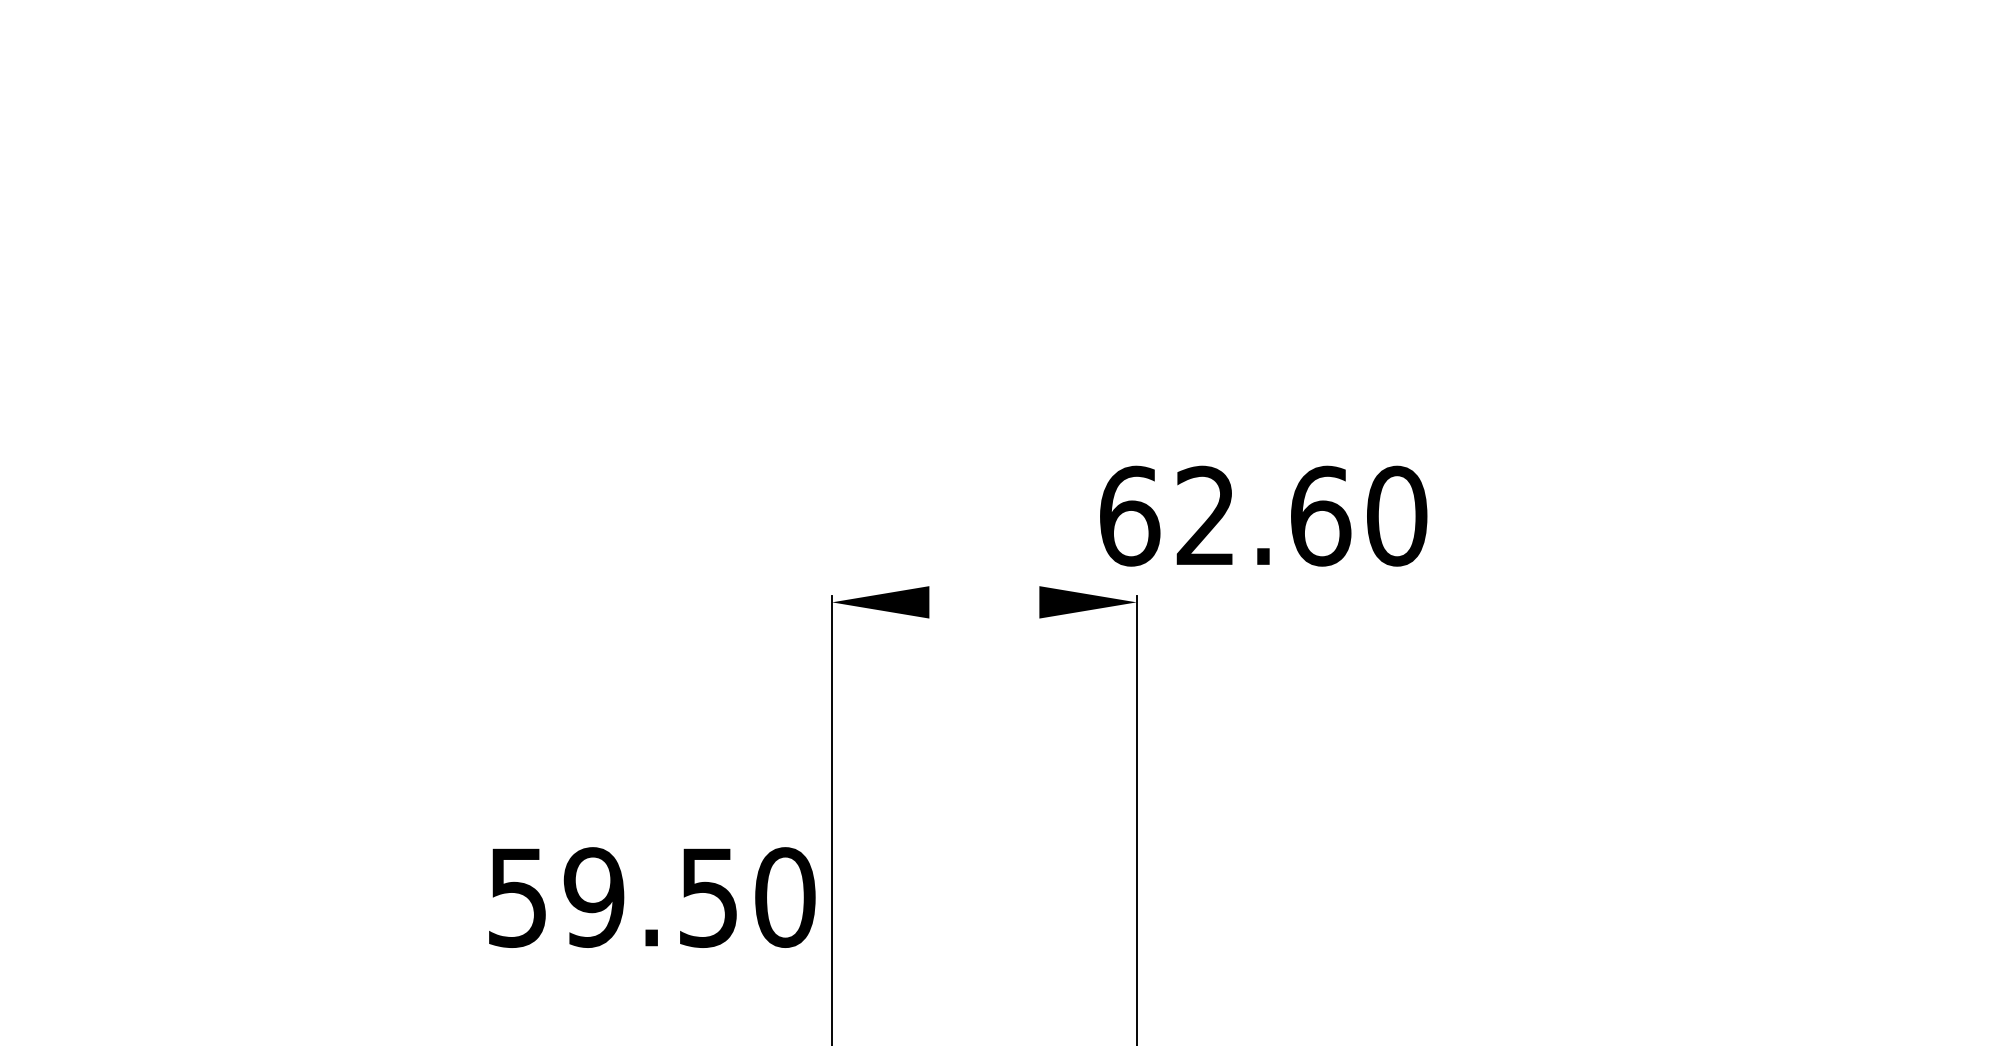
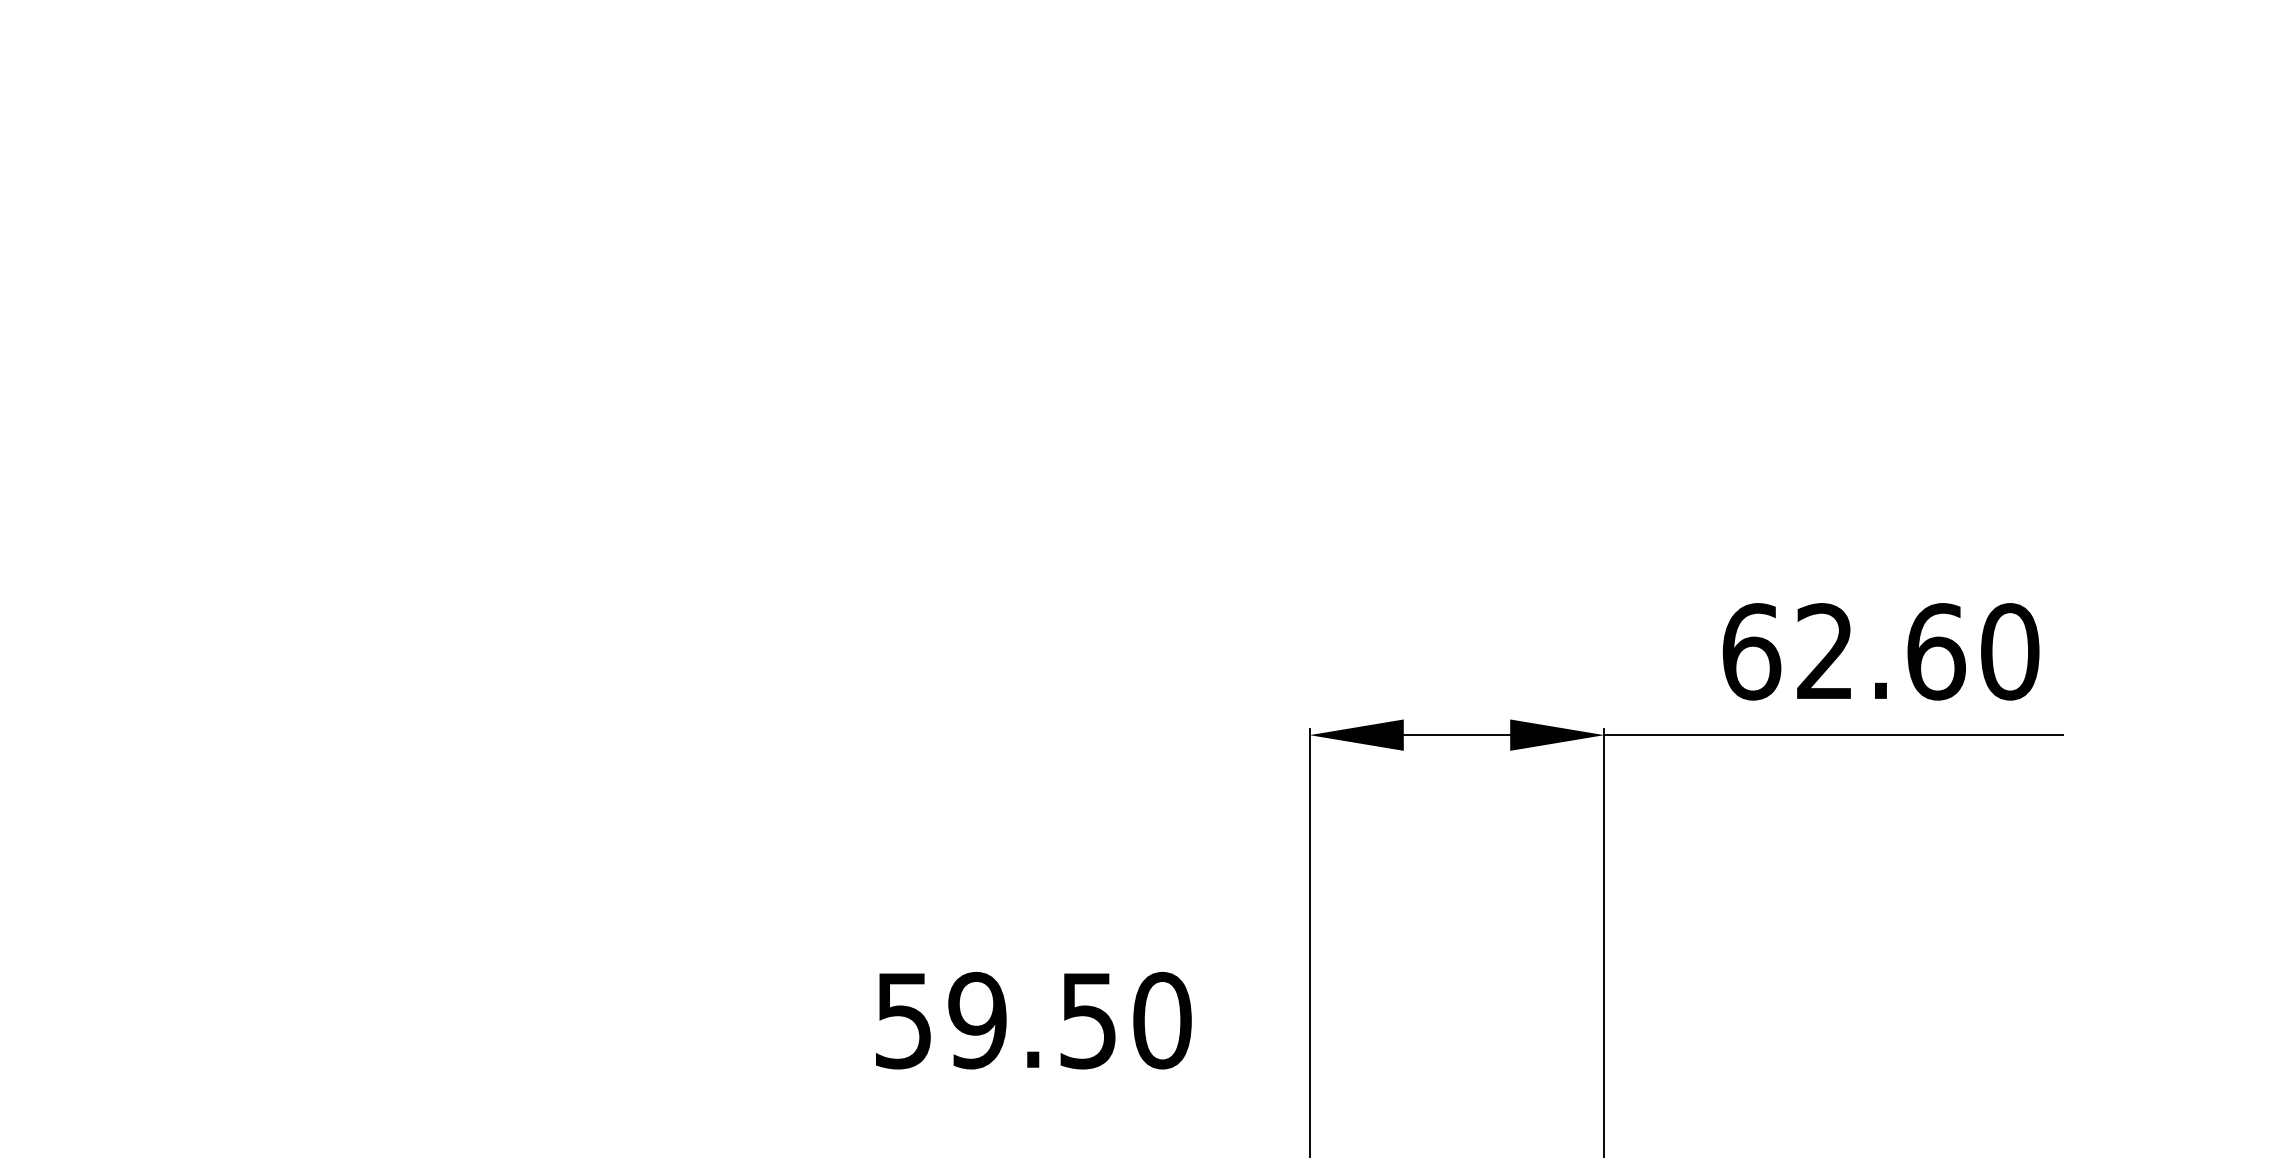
text: (1263, 515) -> (1880, 651), moved
line: (983, 602) -> (1456, 735), added
line: (1373, 602) -> (1833, 735), added
text: (651, 897) -> (1033, 1020), moved

